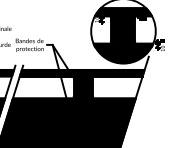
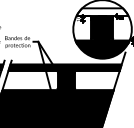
fill: (123, 12) -> (102, 12), removed

